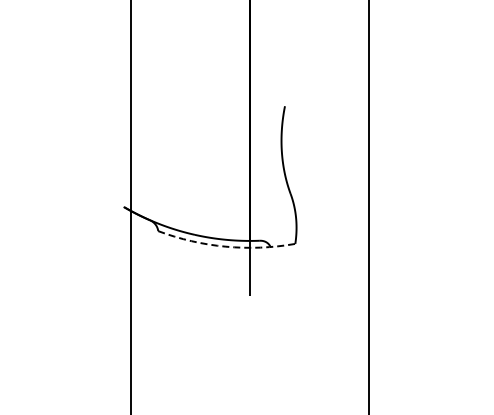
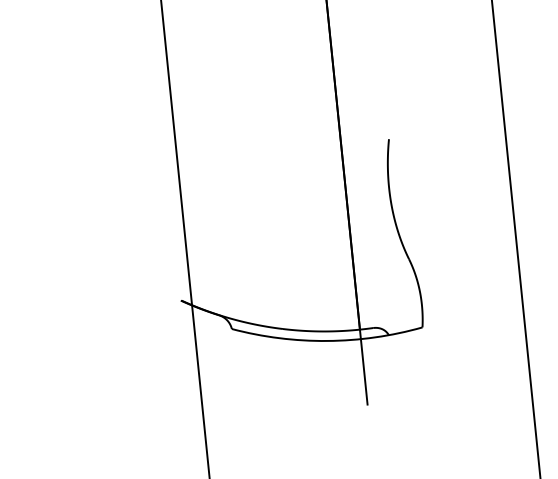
arc: (225, 246) -> (326, 340), dashed -> solid

